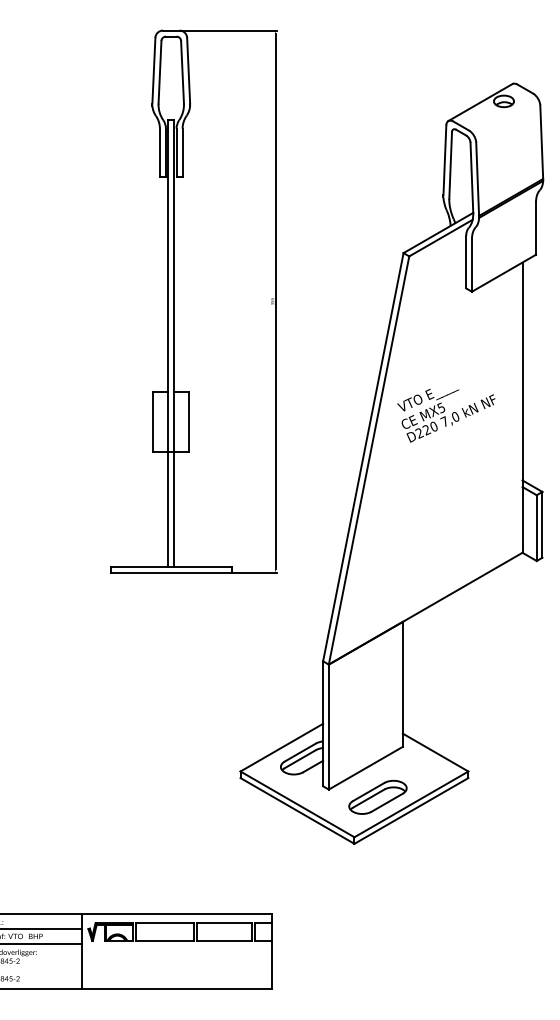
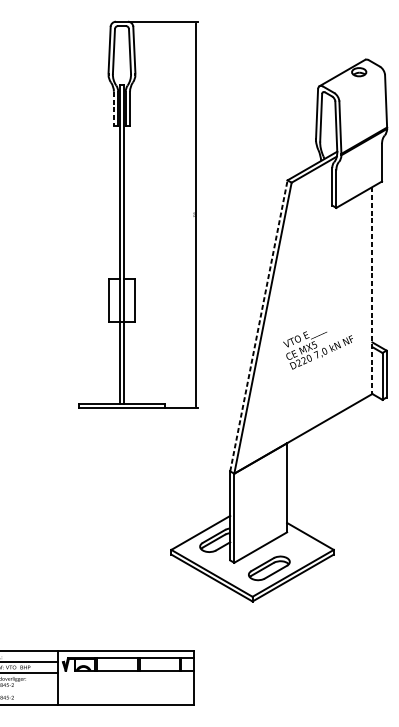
line: (159, 153) -> (113, 109), solid -> dashed
line: (522, 408) -> (372, 291), solid -> dashed
text: (446, 415) -> (318, 350), moved
line: (363, 456) -> (259, 325), solid -> dashed

